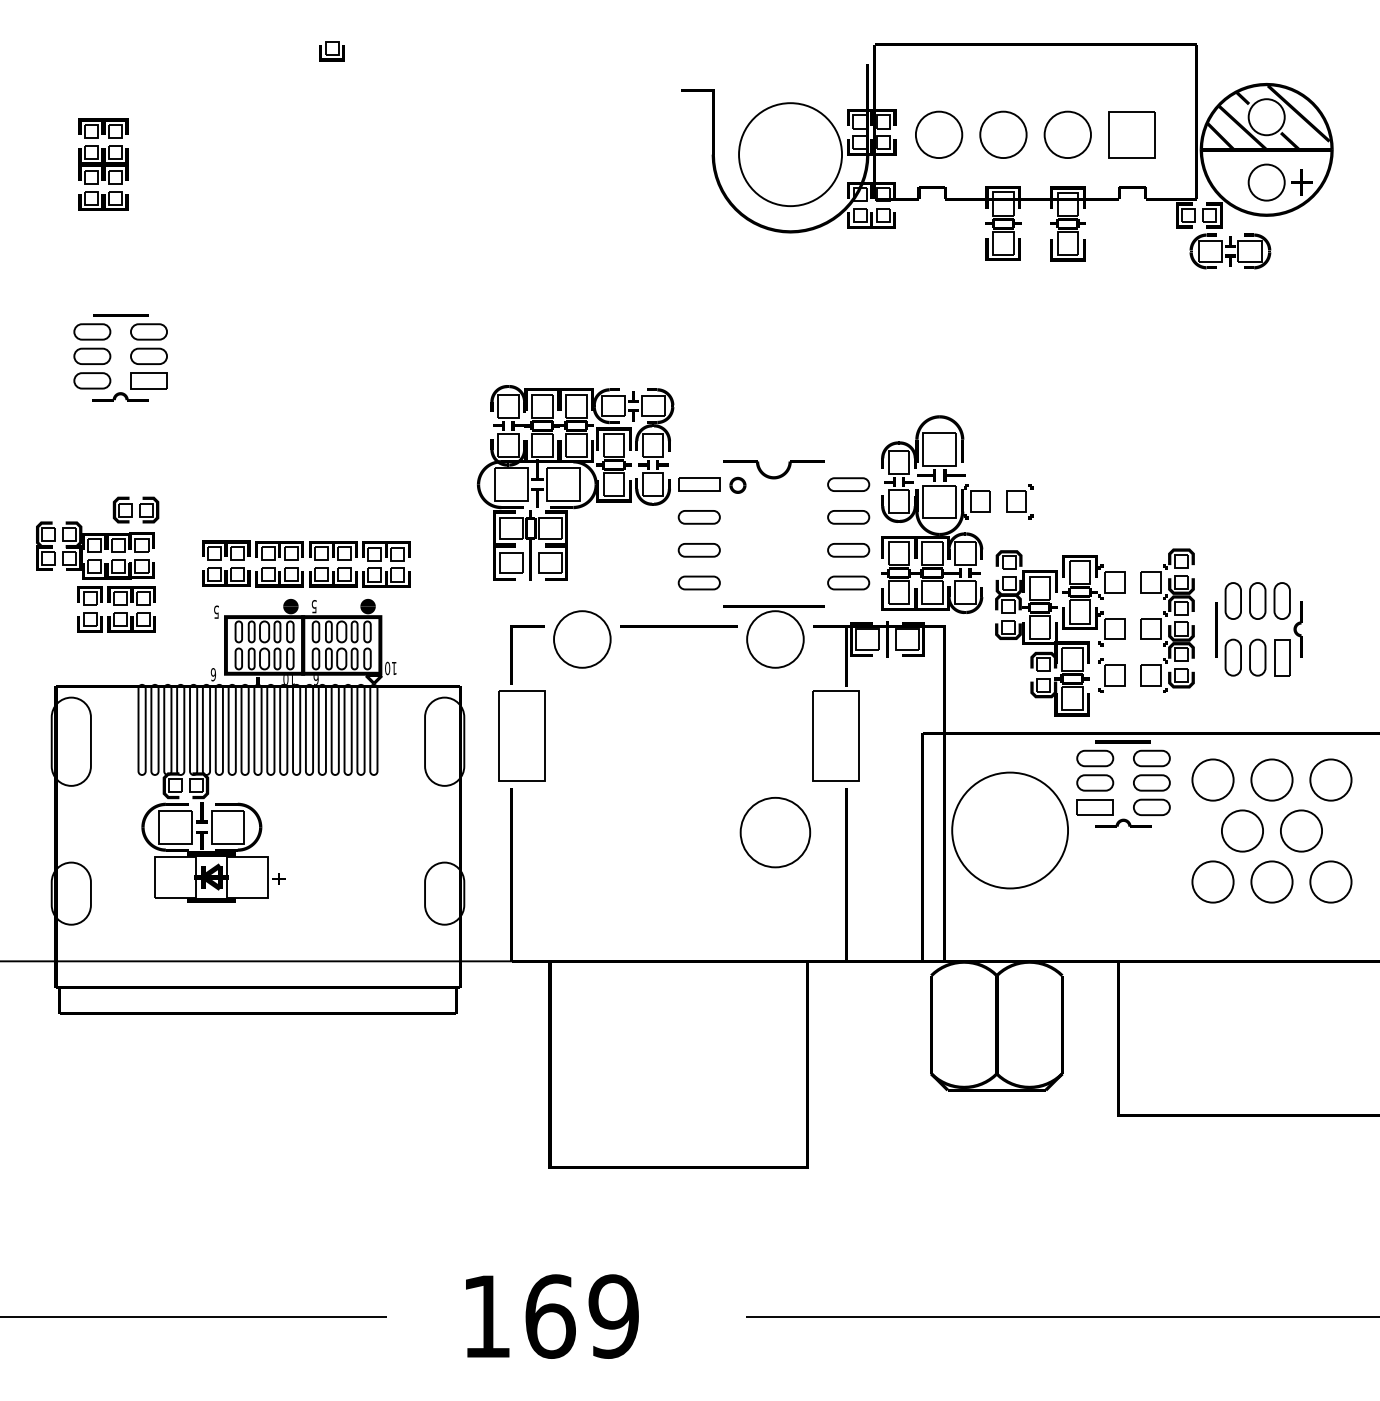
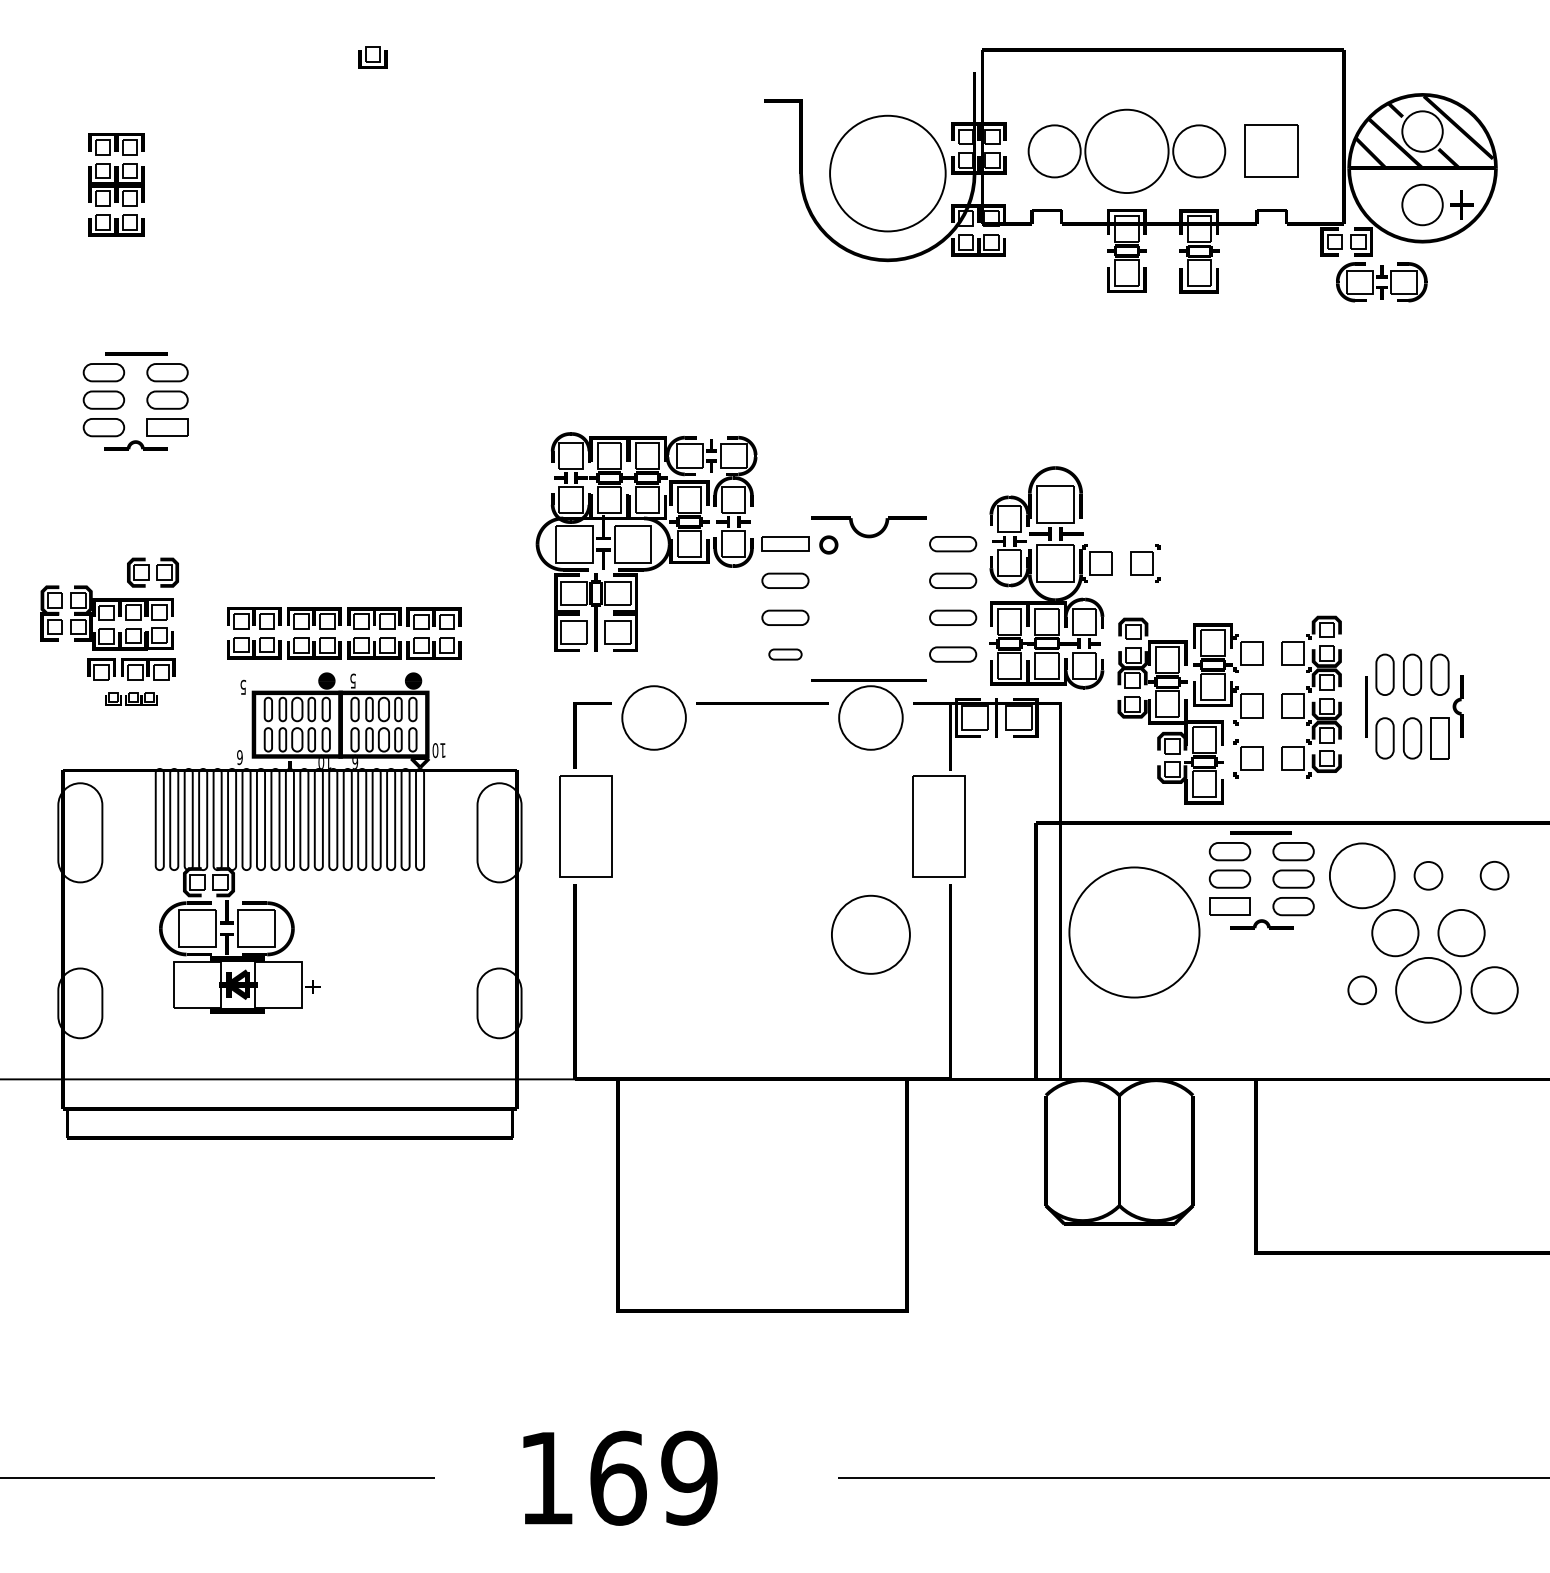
circle: (1003, 134) -> (1126, 151), size x1.6
part: (699, 582) -> (785, 654), size x0.7
part: (116, 623) -> (131, 699), size x0.6
circle: (1213, 779) -> (1362, 875), size x1.4
circle: (1272, 779) -> (1428, 875), size x0.6
circle: (1330, 779) -> (1494, 875), size x0.6
circle: (1213, 882) -> (1362, 990), size x0.6
circle: (1272, 882) -> (1428, 990), size x1.4

